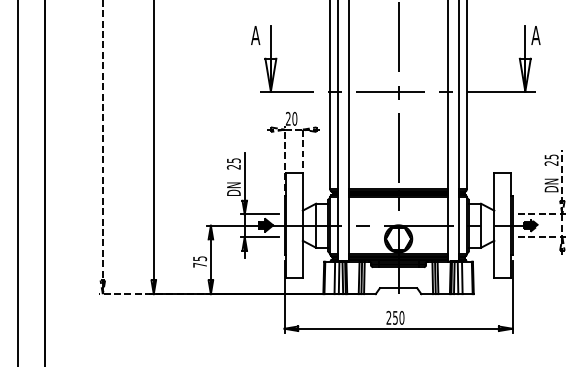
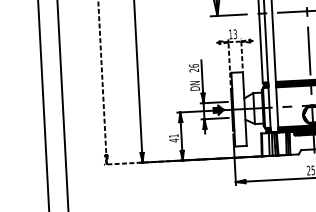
text: (291, 118) -> (232, 34), 20 -> 13
text: (233, 160) -> (193, 65), 25 -> 26
text: (200, 261) -> (174, 137), 75 -> 41

